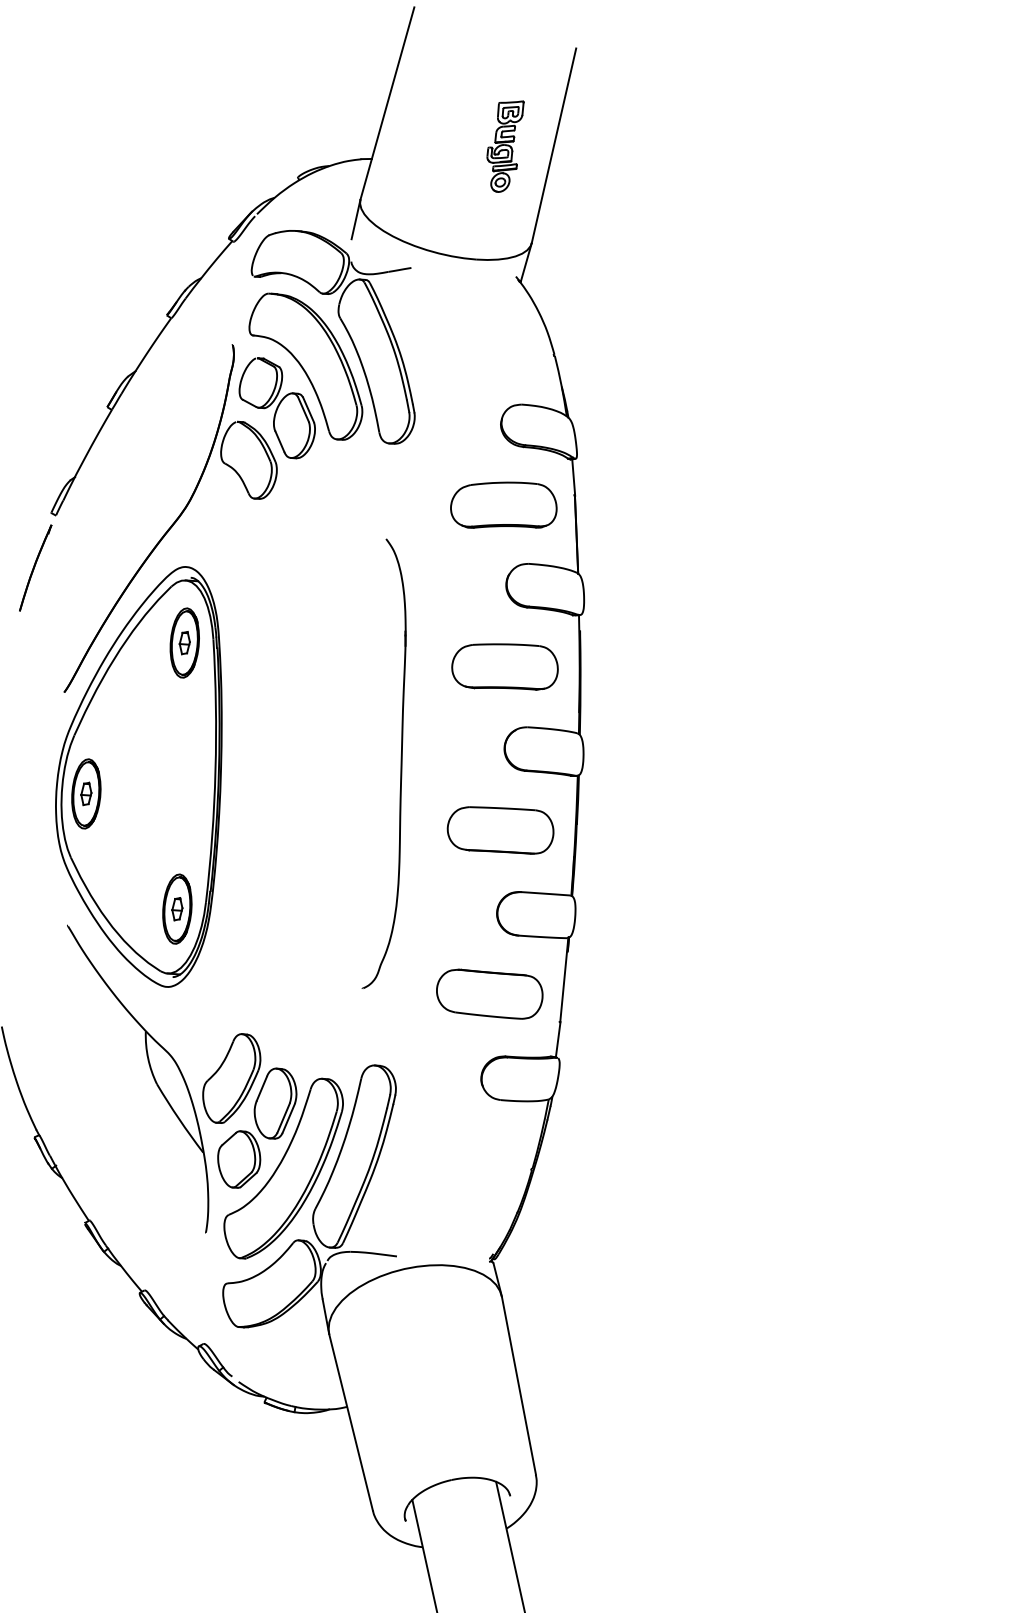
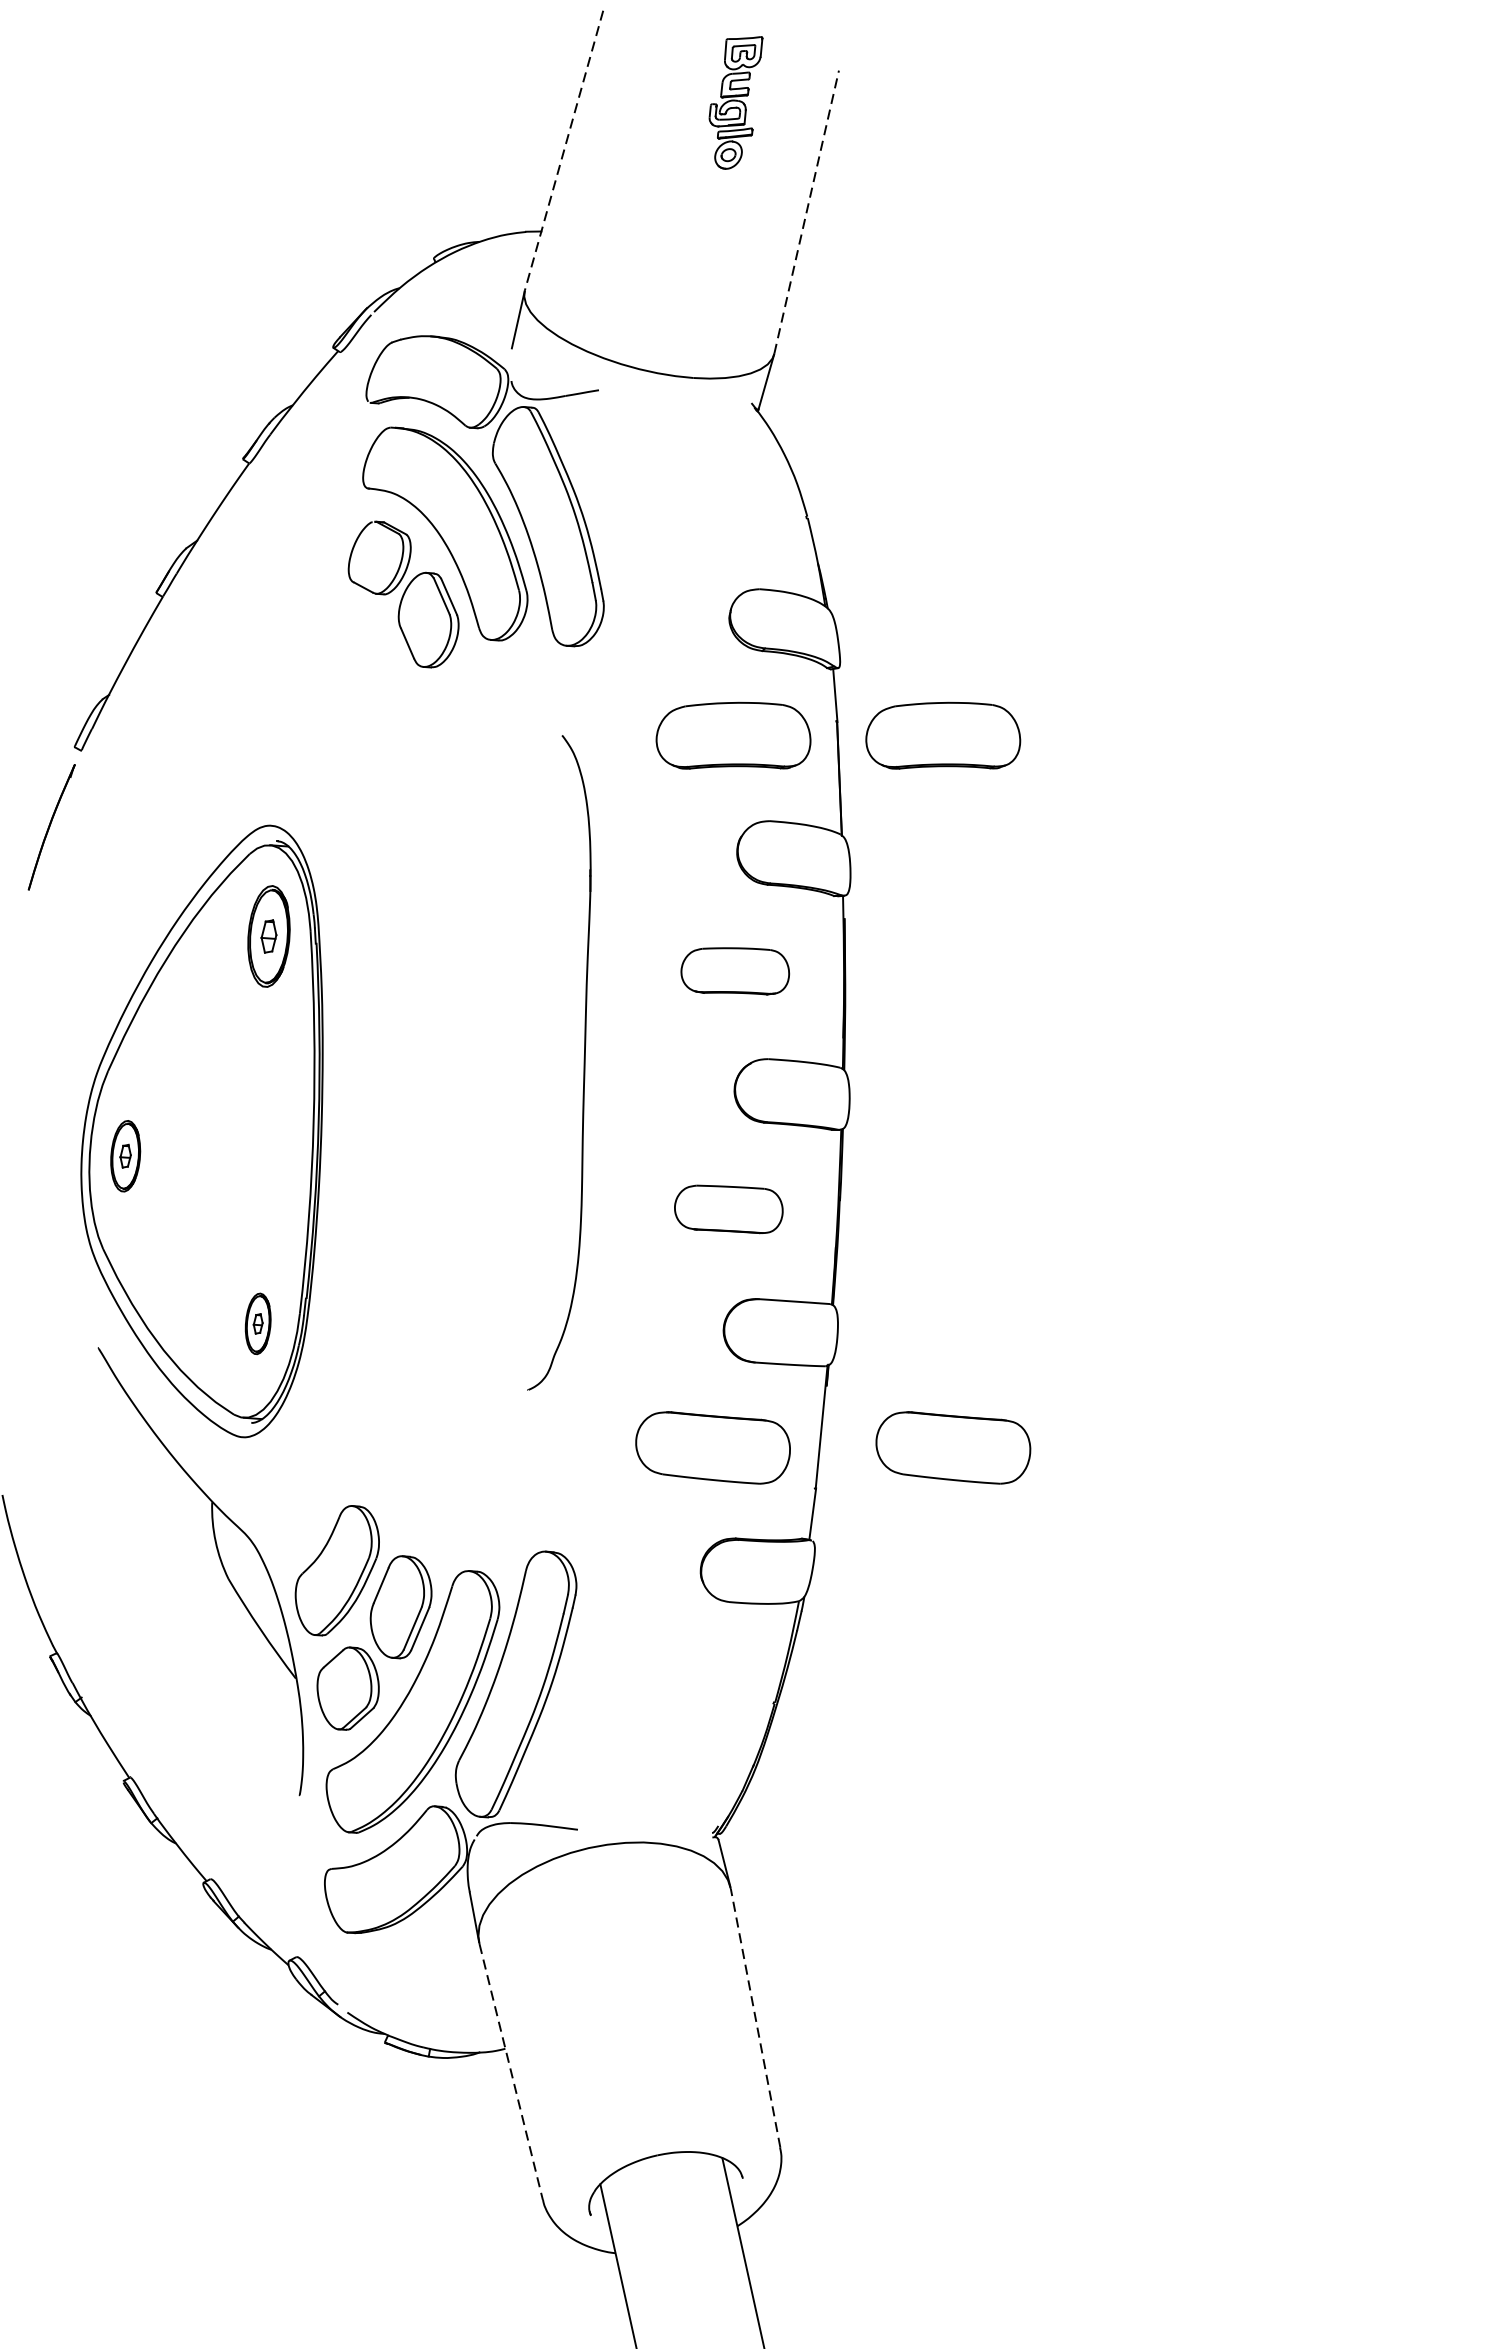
line: (387, 103) -> (564, 150), solid -> dashed
line: (554, 145) -> (807, 211), solid -> dashed
part: (505, 146) -> (735, 102), moved
part: (647, 504) -> (942, 734), added
part: (170, 518) -> (248, 755), removed
part: (504, 666) -> (734, 970), size x0.7
part: (400, 763) -> (583, 1062), moved
part: (86, 793) -> (125, 1155), size x0.7
part: (500, 830) -> (728, 1209), size x0.7
part: (177, 908) -> (258, 1323), size x0.6
part: (654, 993) -> (952, 1446), added
line: (518, 1385) -> (754, 2017), solid -> dashed
line: (351, 1423) -> (511, 2073), solid -> dashed

